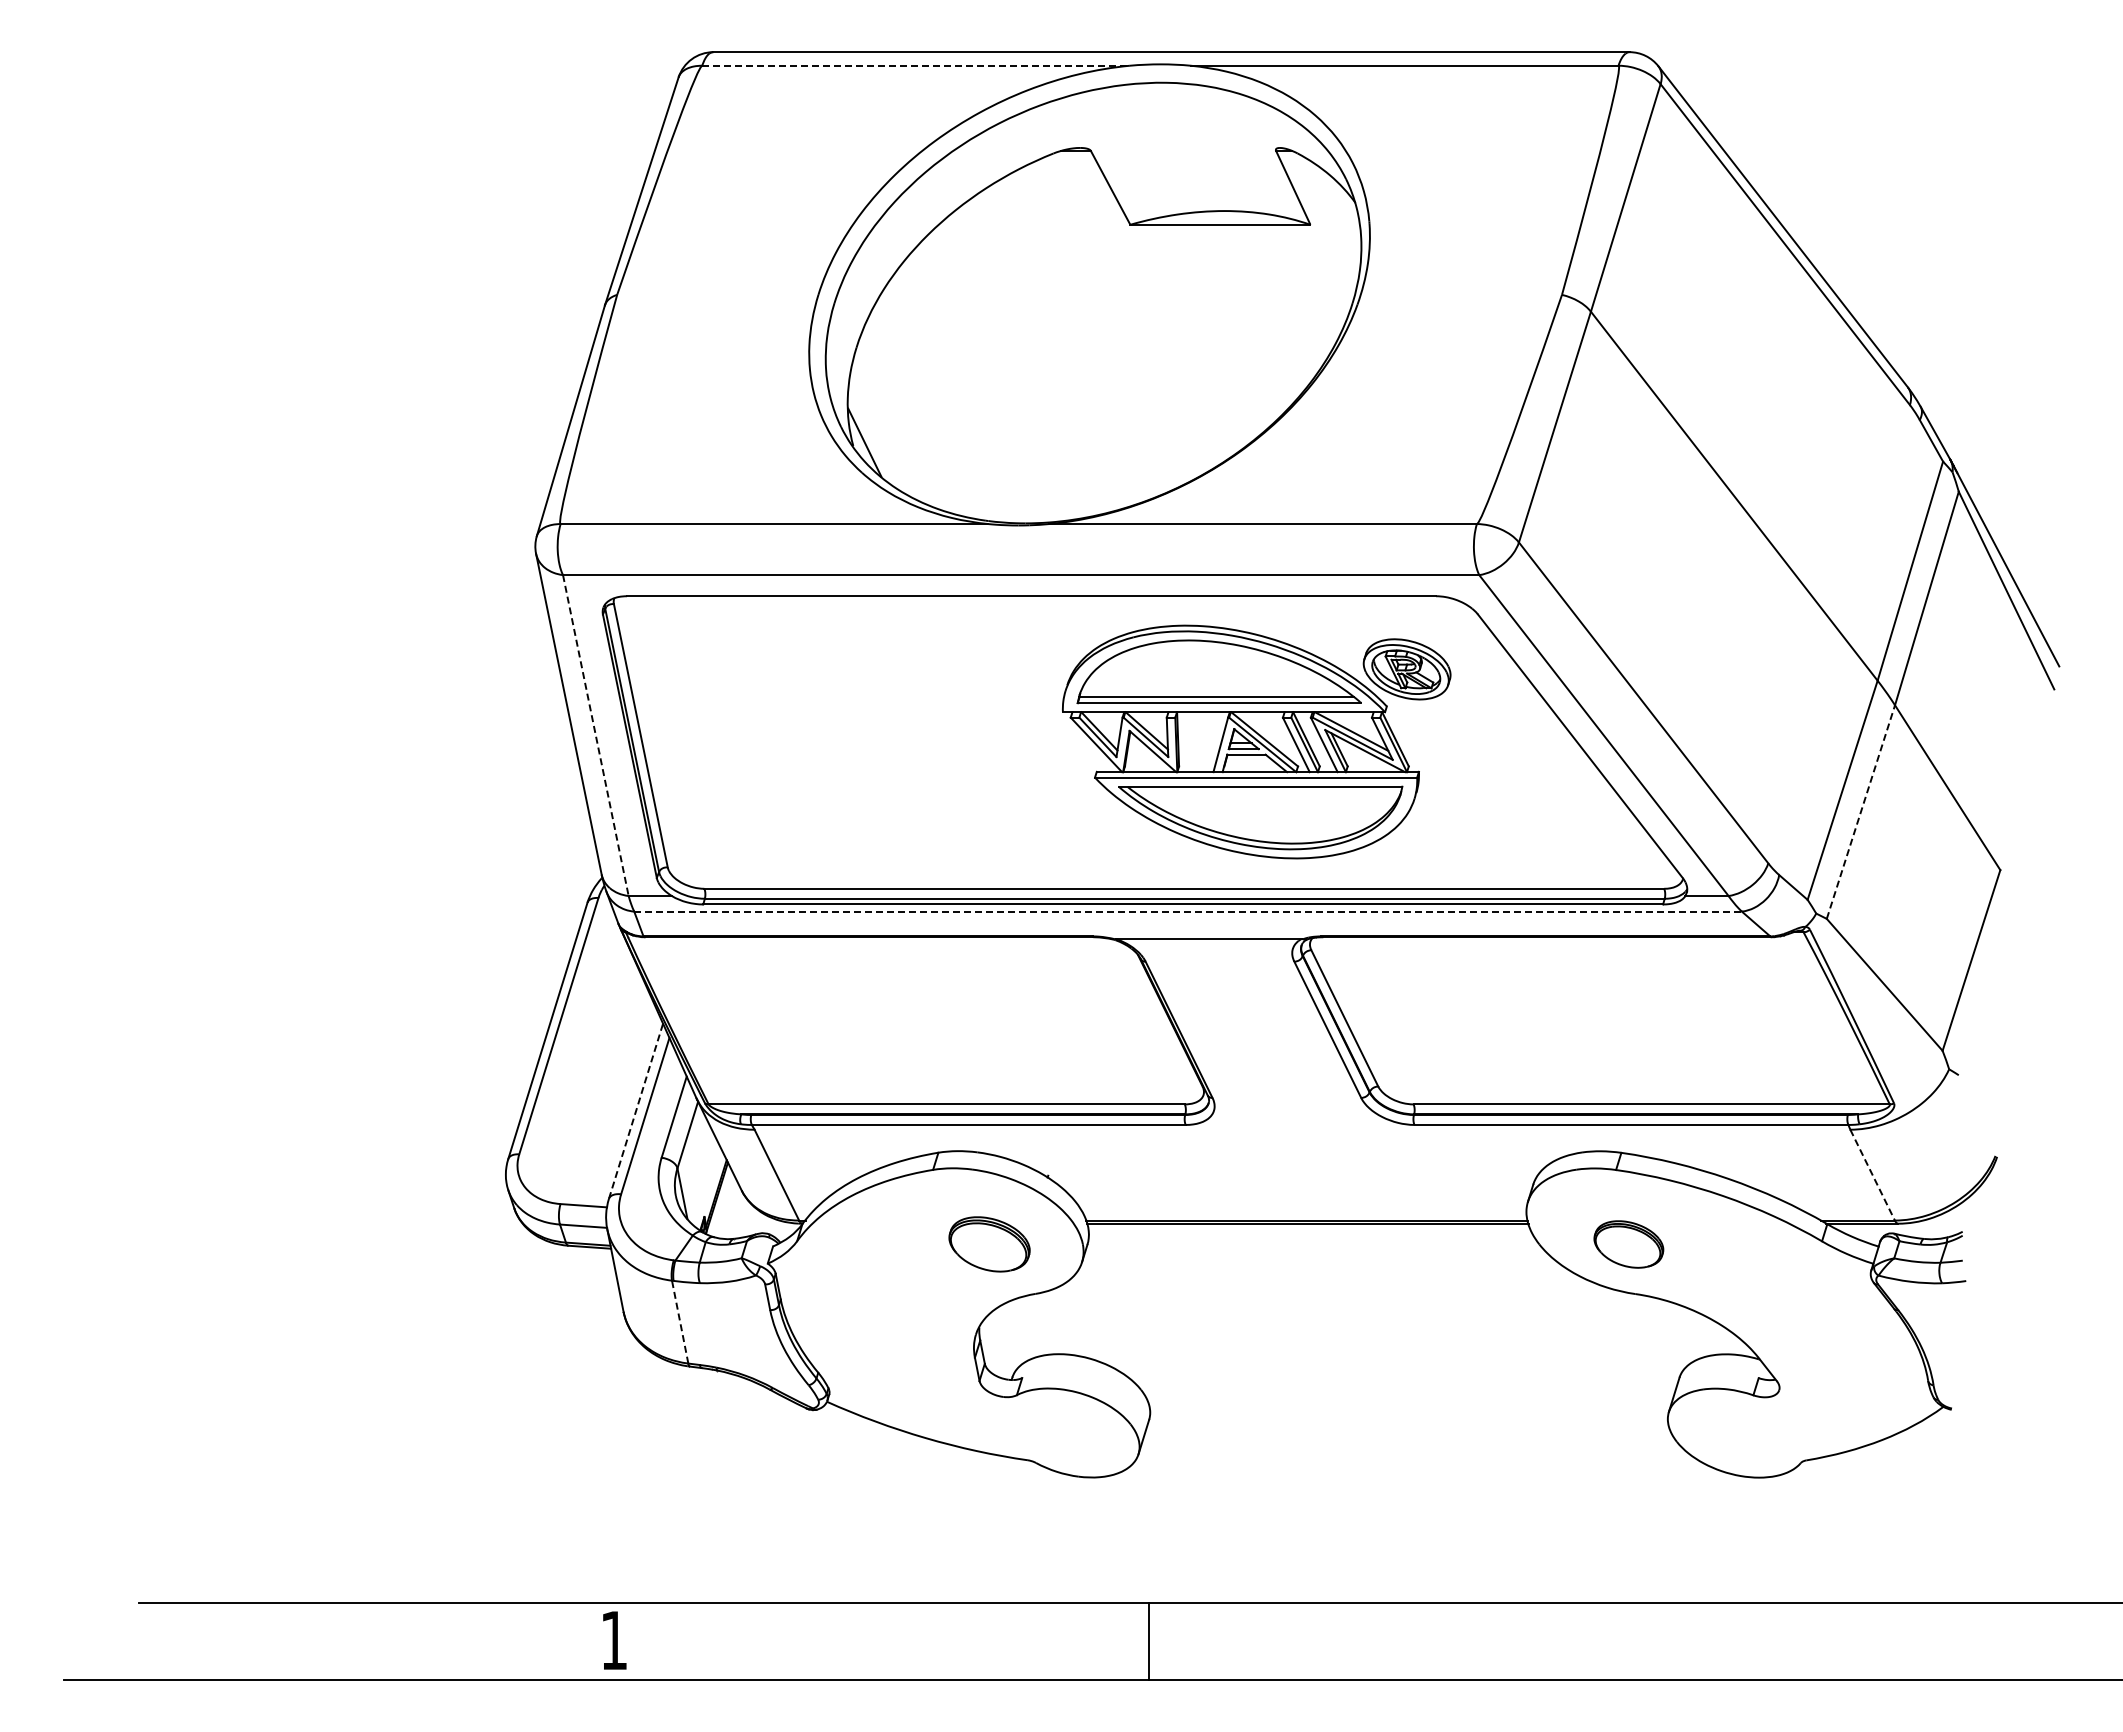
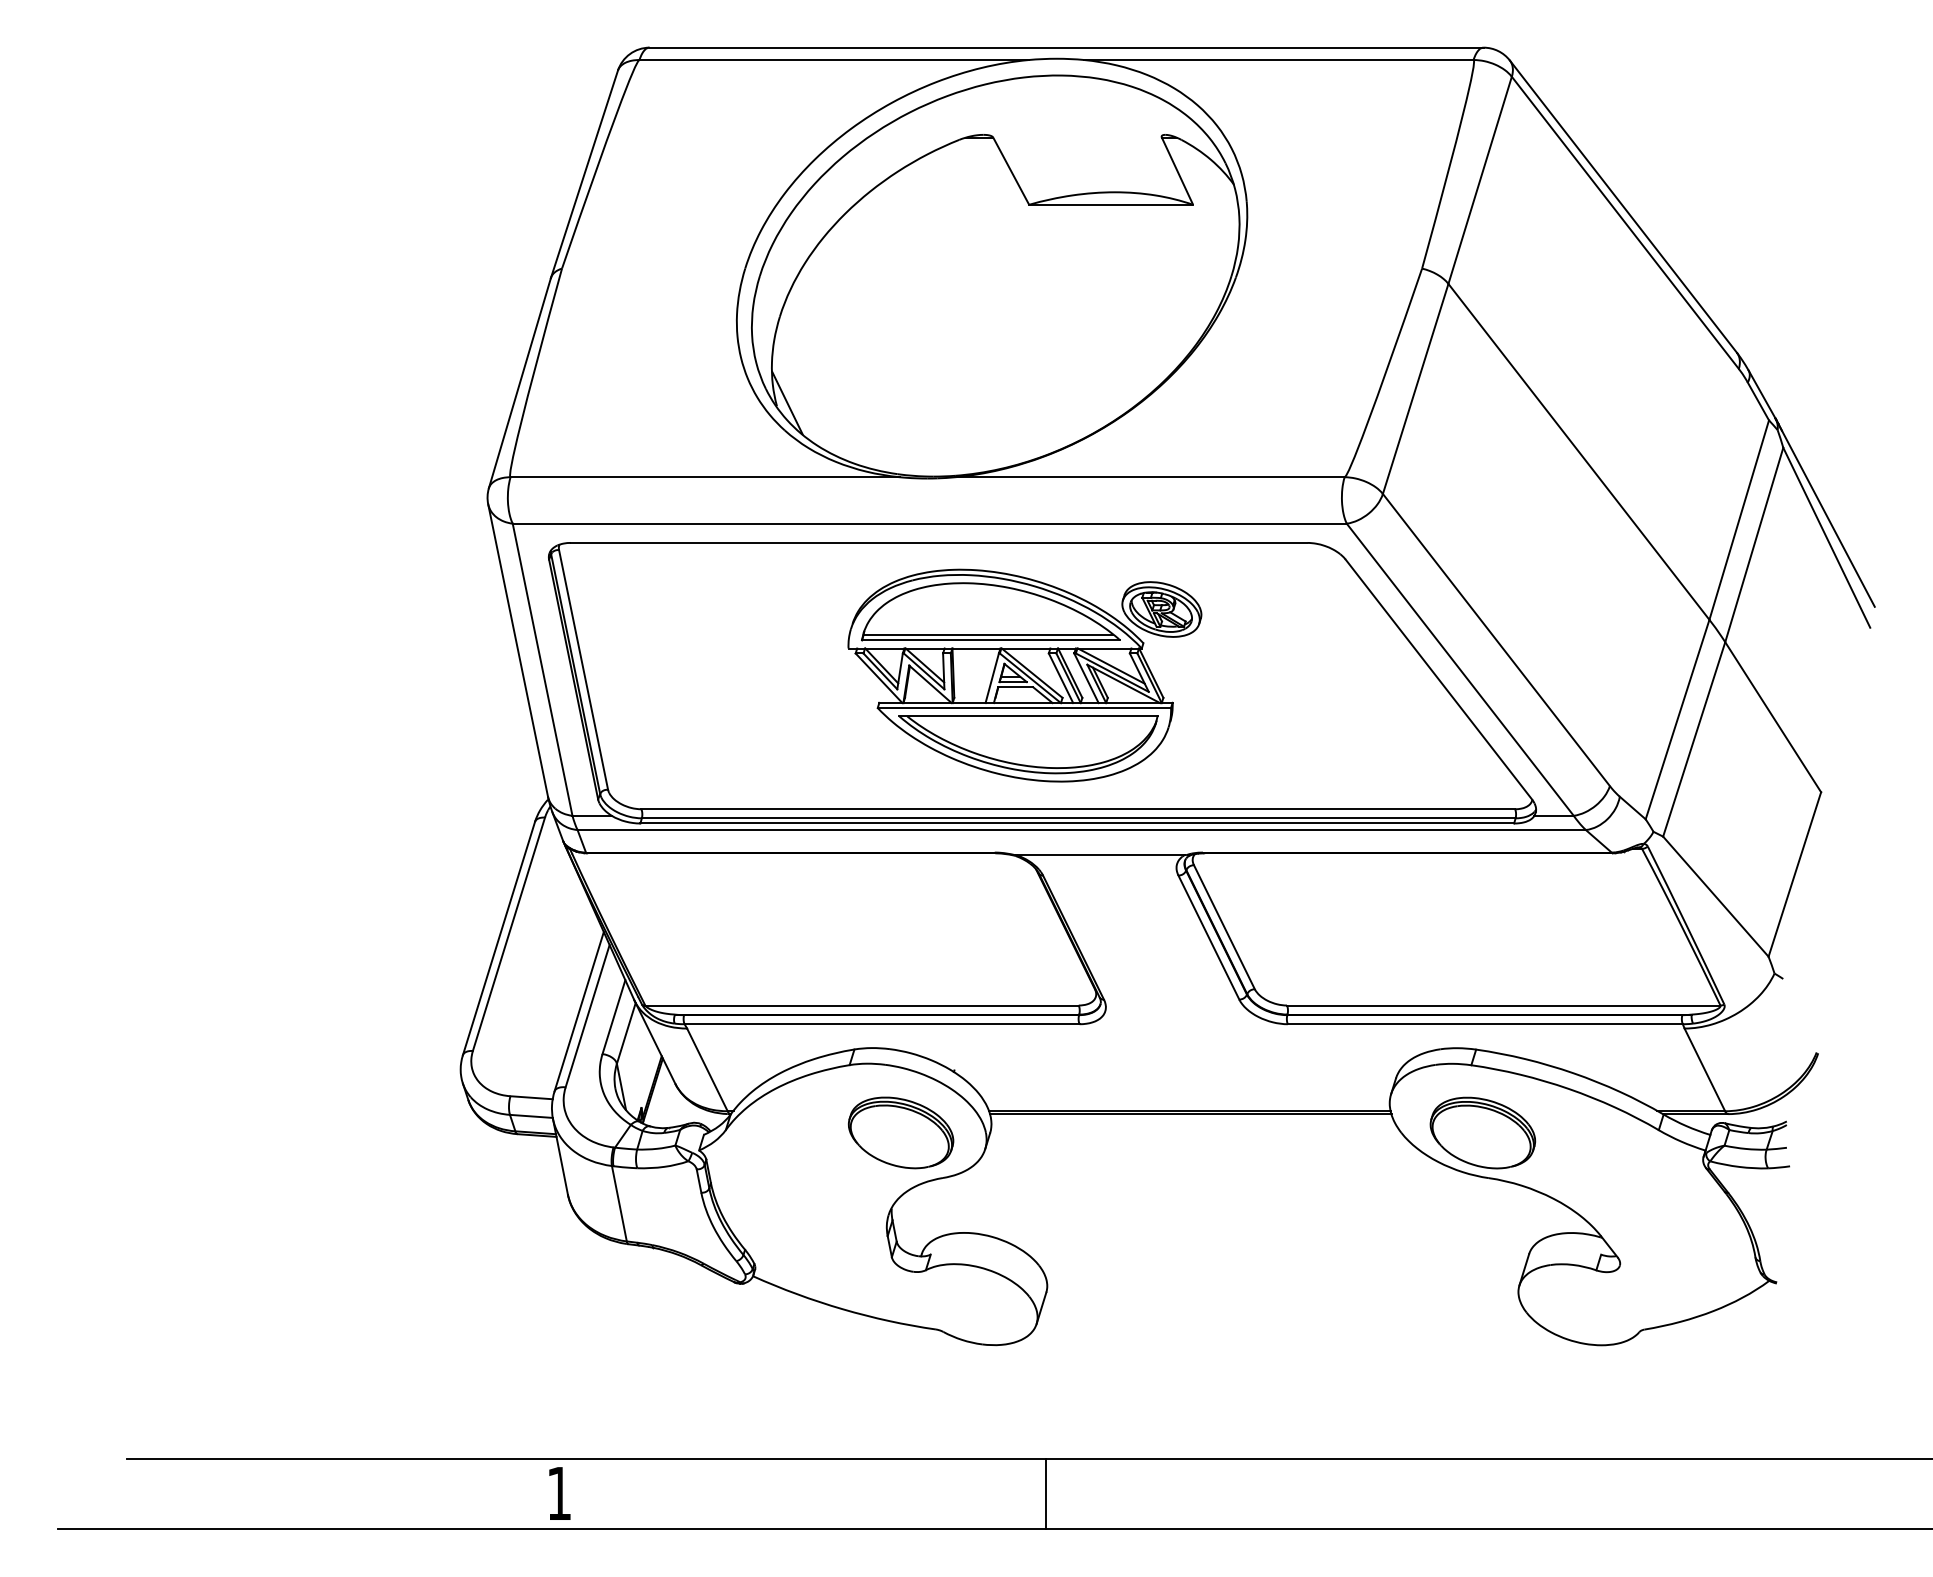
line: (916, 65) -> (834, 59), dashed -> solid
line: (595, 735) -> (542, 669), dashed -> solid
part: (1256, 741) -> (1024, 675), moved
line: (1861, 811) -> (1694, 738), dashed -> solid
line: (1188, 911) -> (1082, 829), dashed -> solid
line: (636, 1111) -> (579, 1011), dashed -> solid
line: (1872, 1175) -> (1704, 1070), dashed -> solid
part: (989, 1244) -> (900, 1133), size x1.43
part: (1628, 1244) -> (1482, 1133), size x1.67
line: (680, 1321) -> (619, 1203), dashed -> solid

